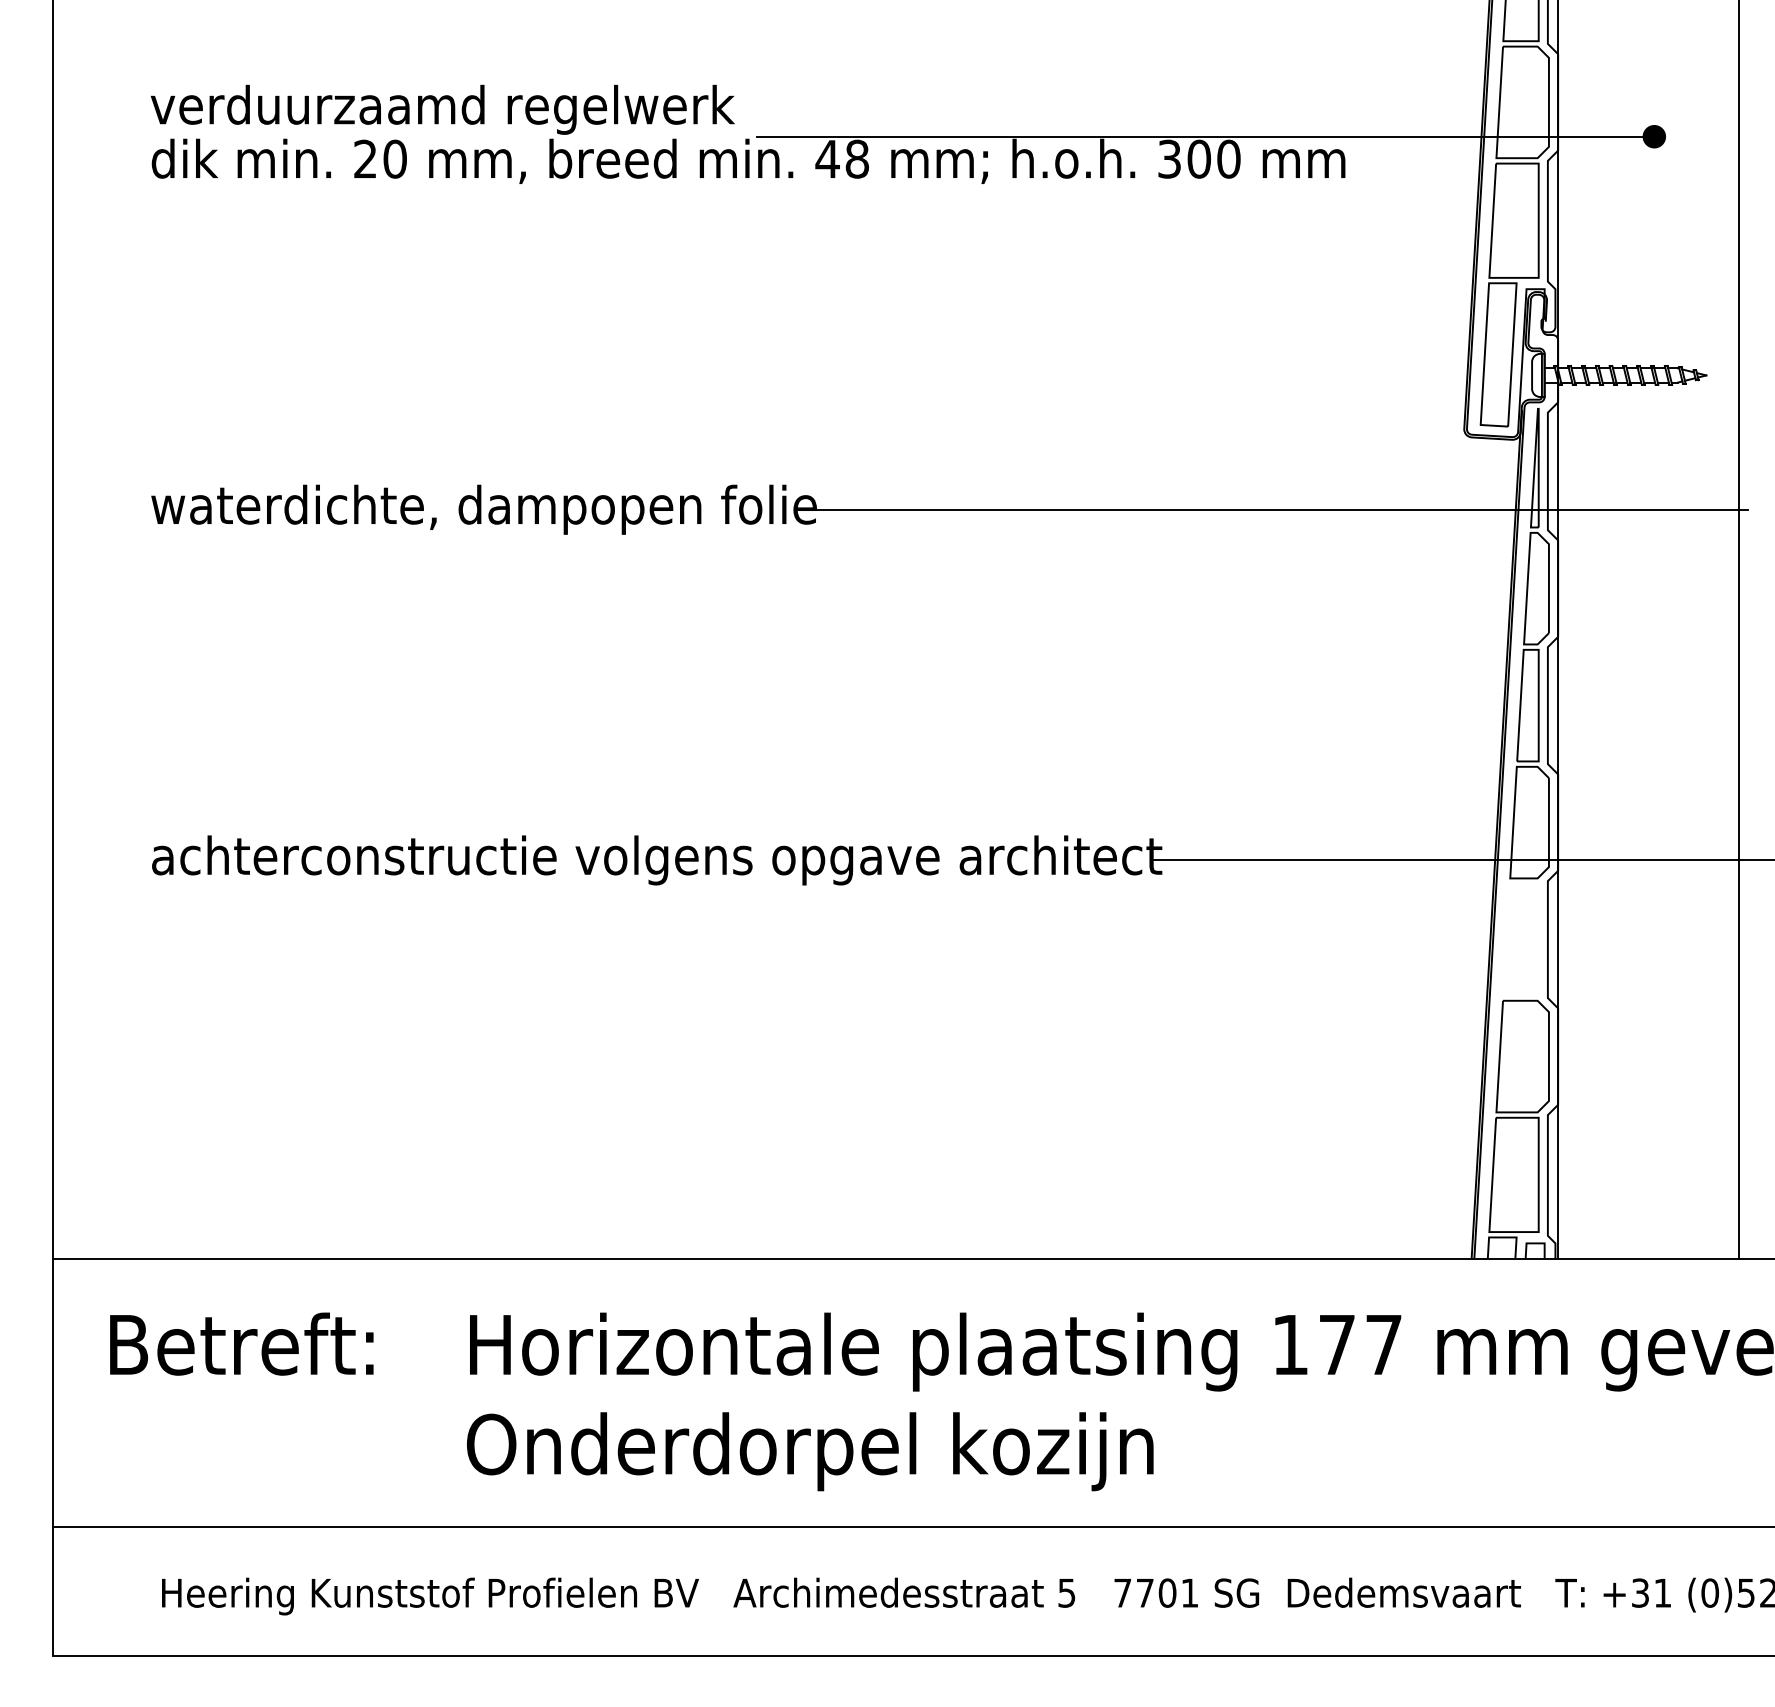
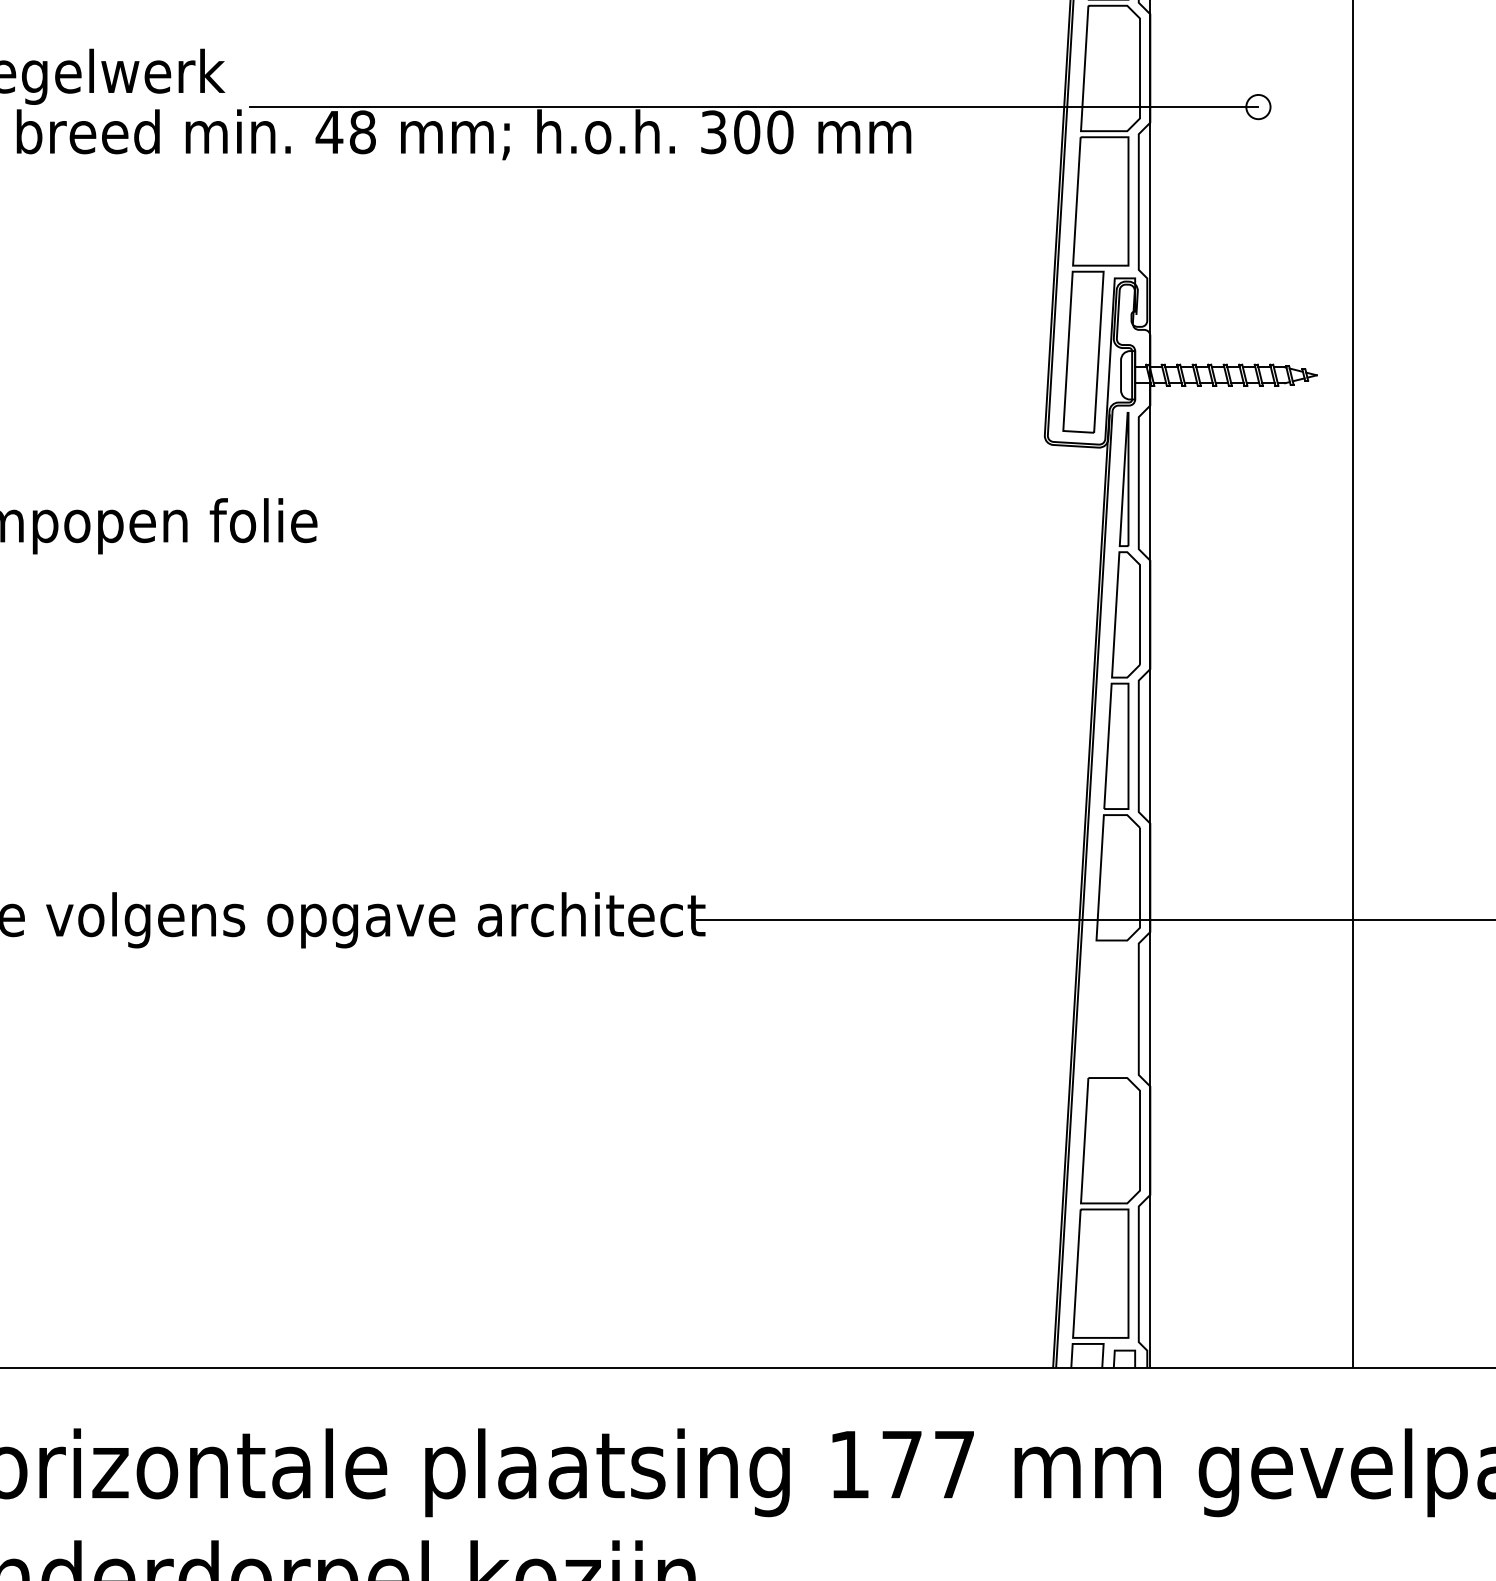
fill: (1654, 136) -> (1258, 106), removed
line: (1279, 509) -> (837, 525), removed

